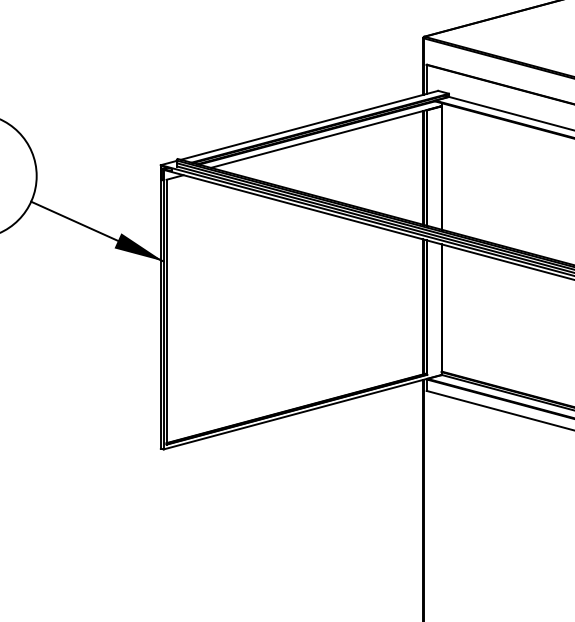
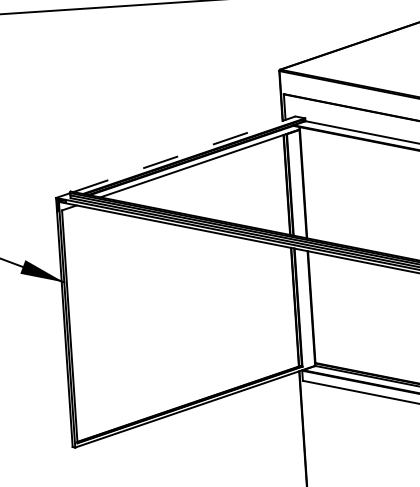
line: (310, 125) -> (185, 154), solid -> dashed

